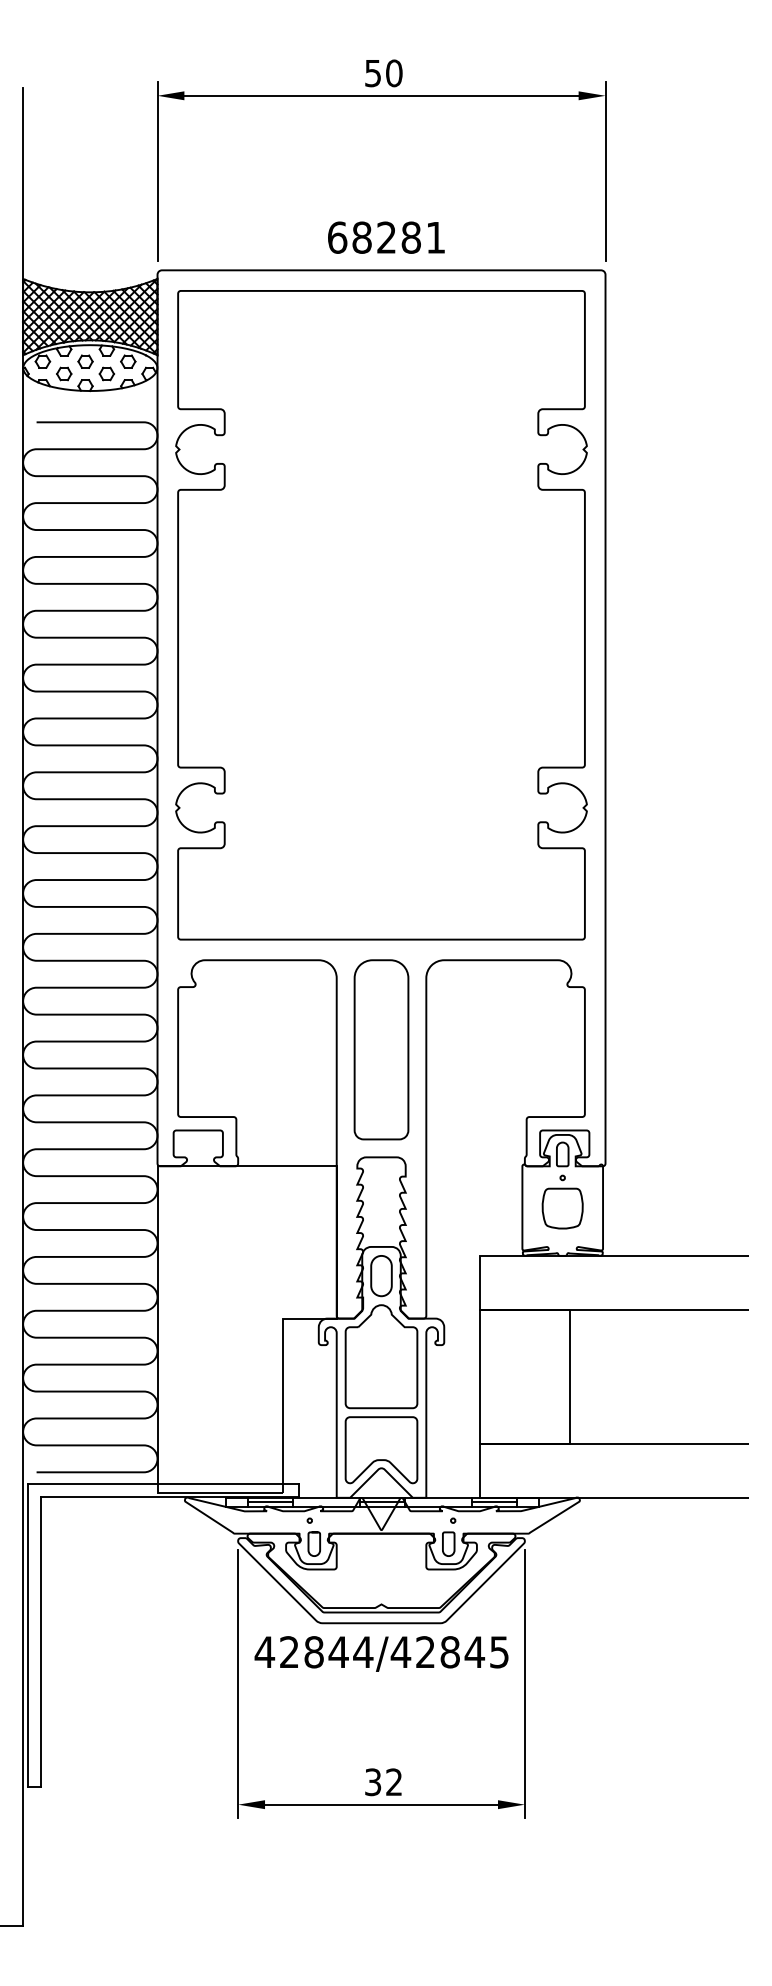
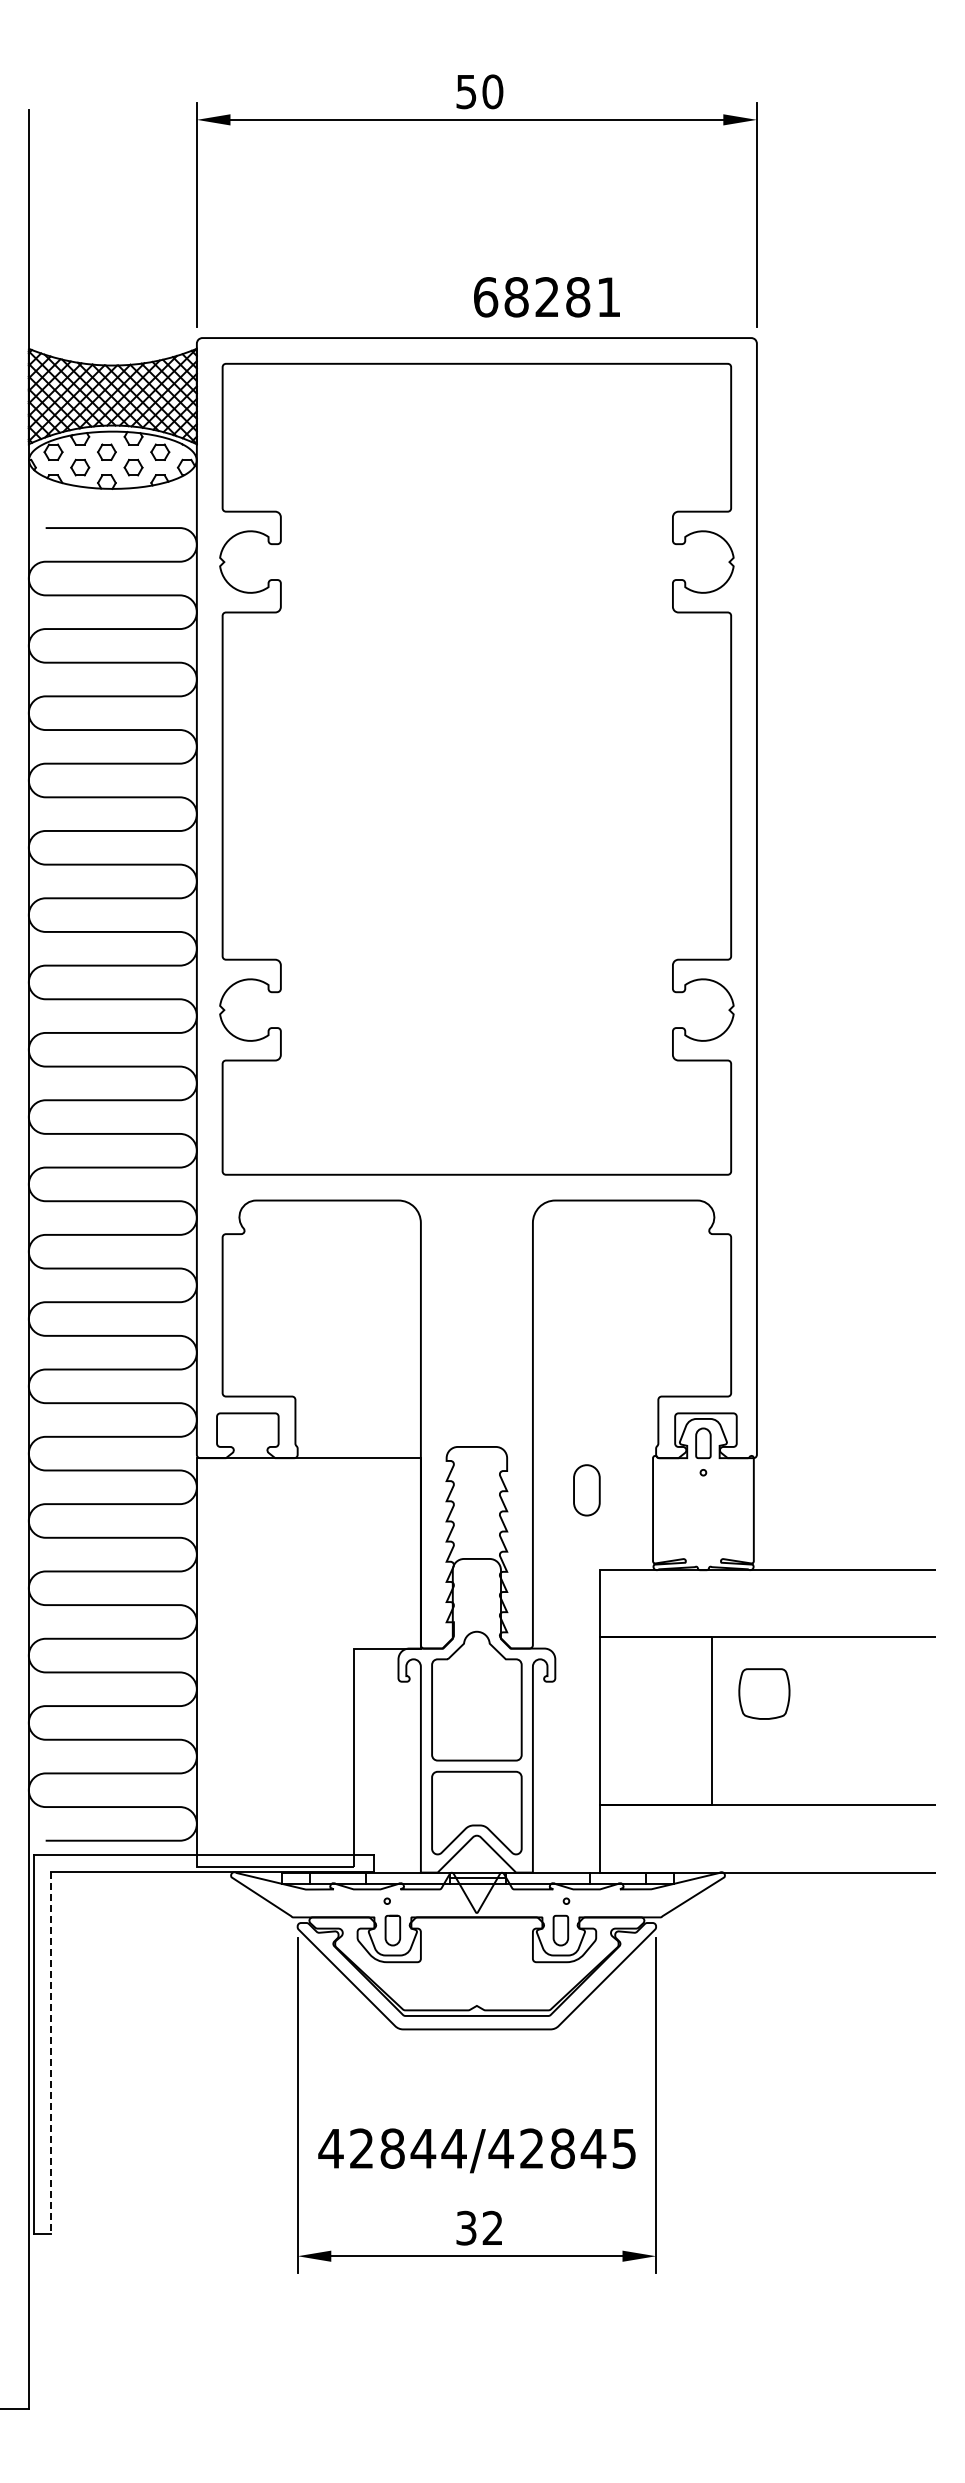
text: (386, 237) -> (546, 297), moved
part: (381, 1049) -> (476, 1312), removed
part: (562, 1208) -> (764, 1693), moved
part: (381, 1276) -> (586, 1490), moved
line: (270, 1502) -> (338, 1878), removed
line: (494, 1502) -> (618, 1878), removed
line: (41, 1641) -> (51, 2052), solid -> dashed
text: (381, 1653) -> (476, 2150), moved

